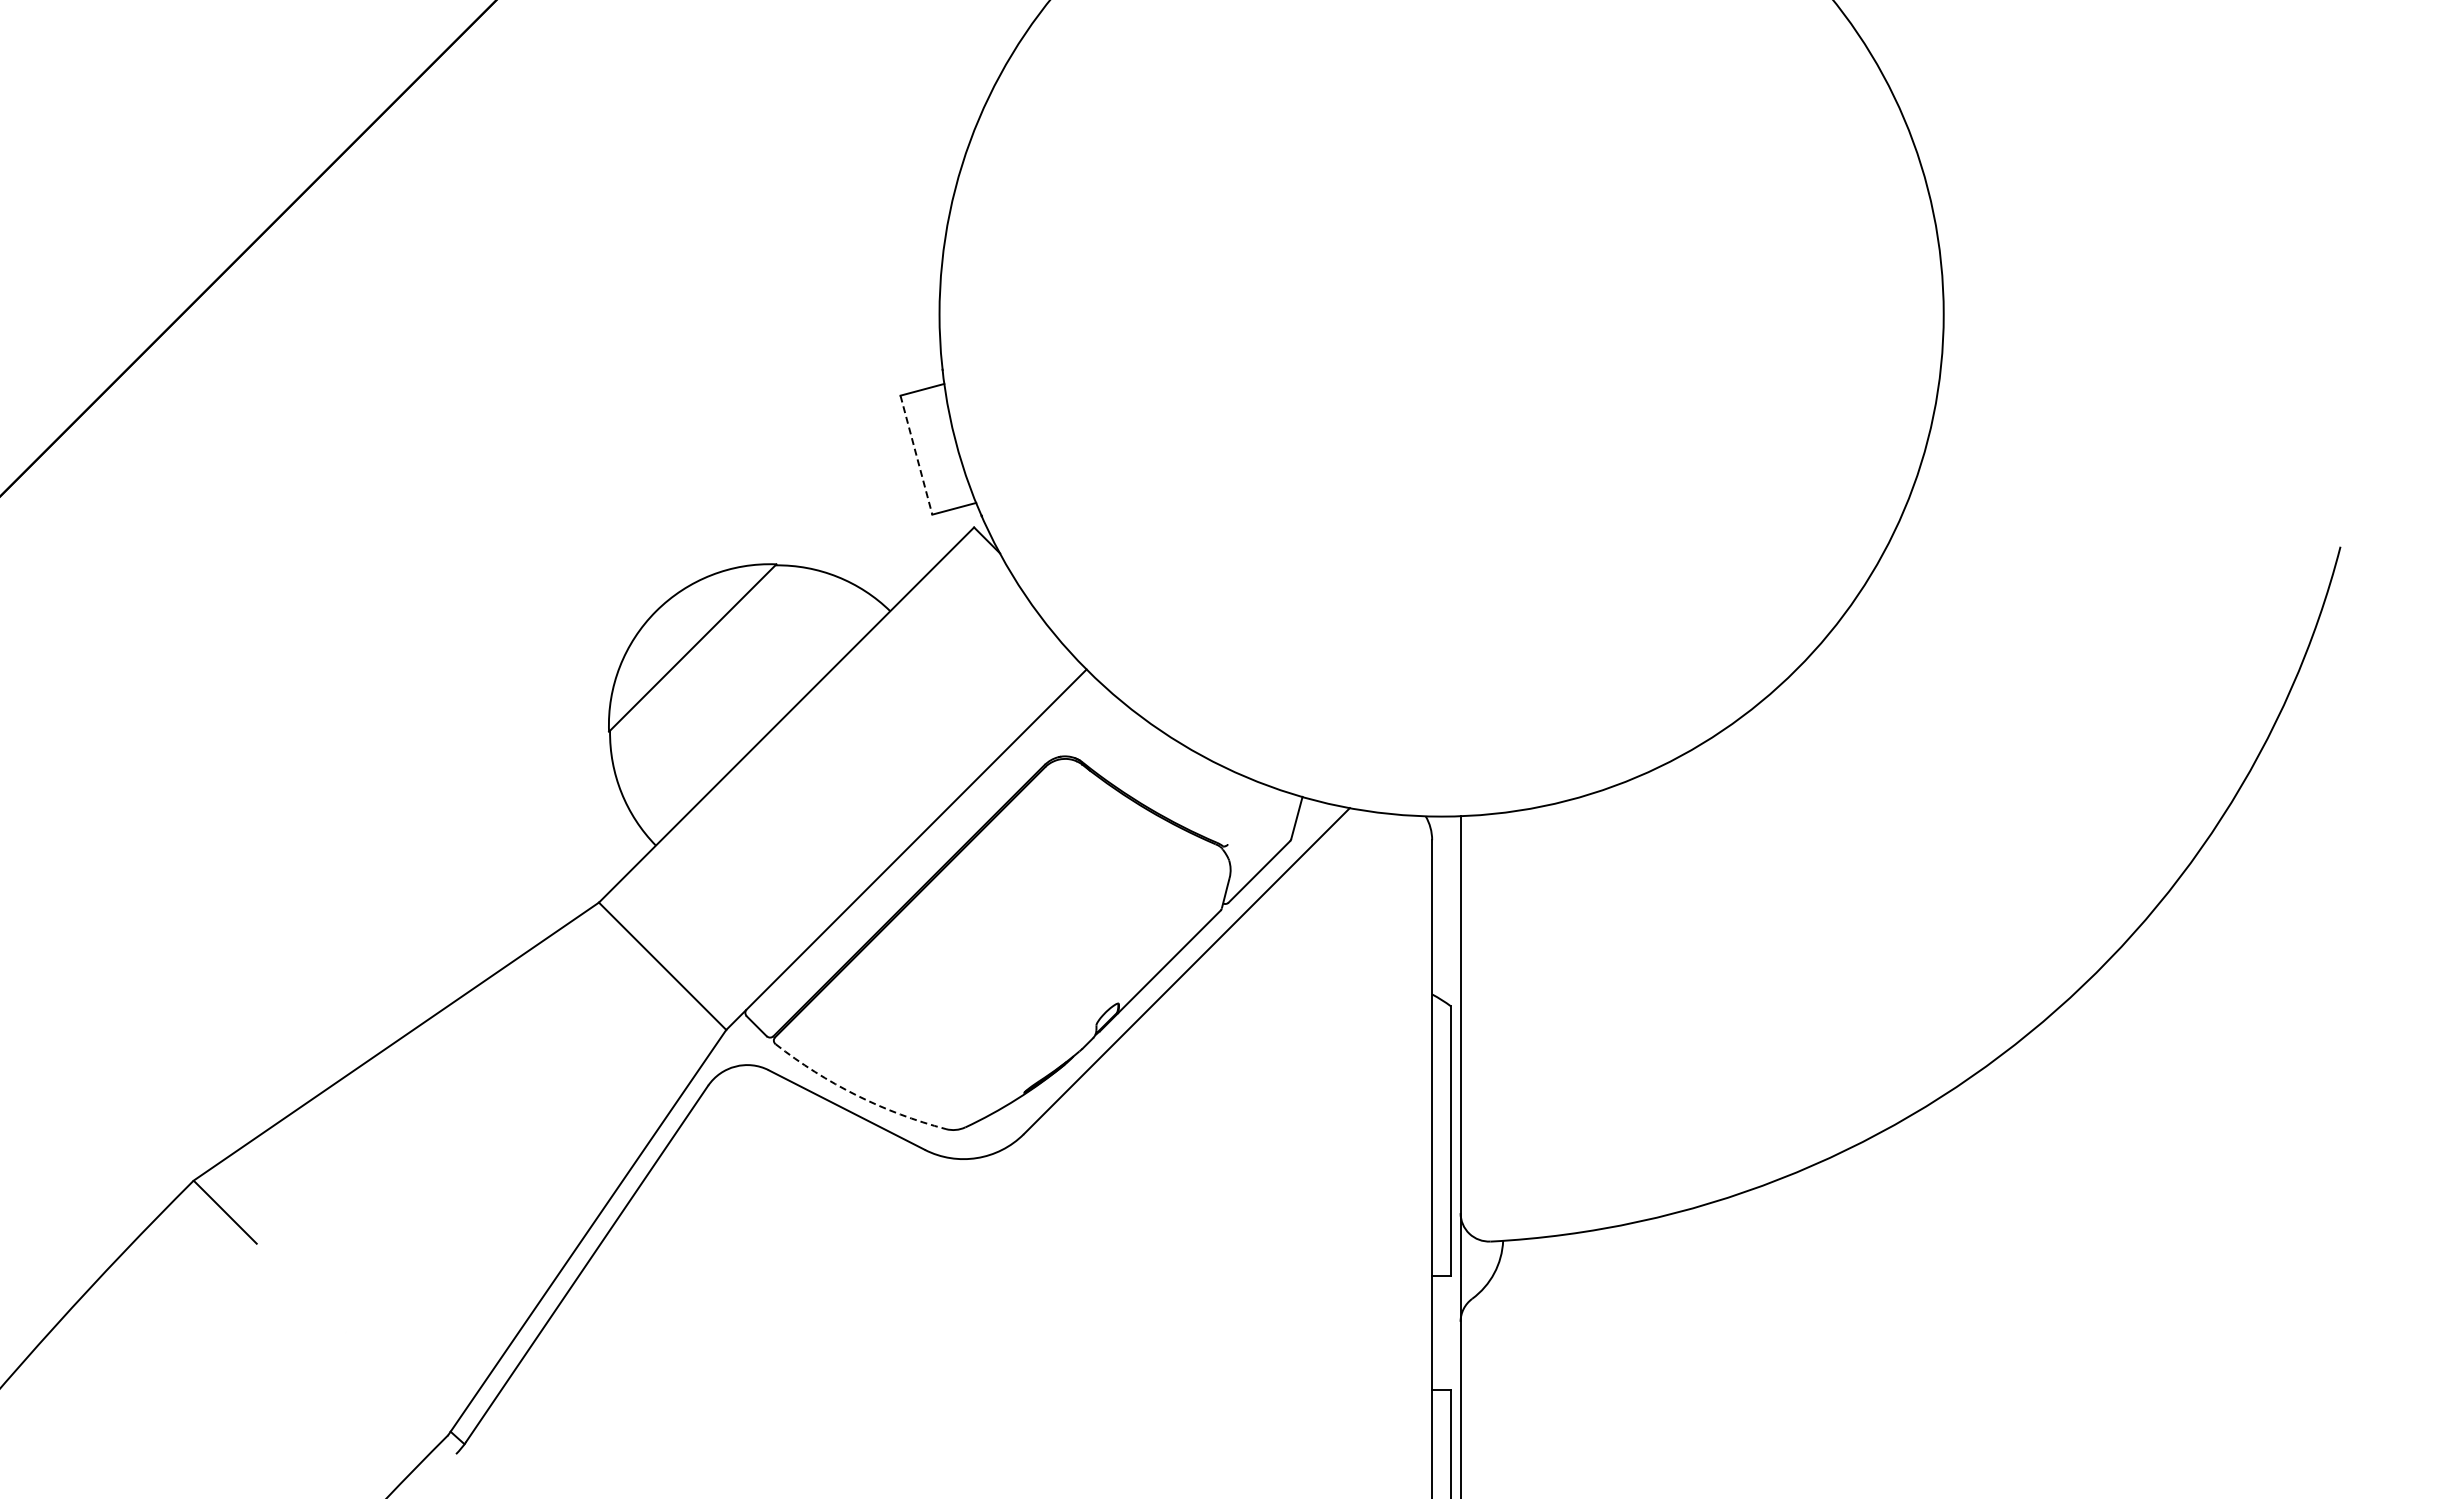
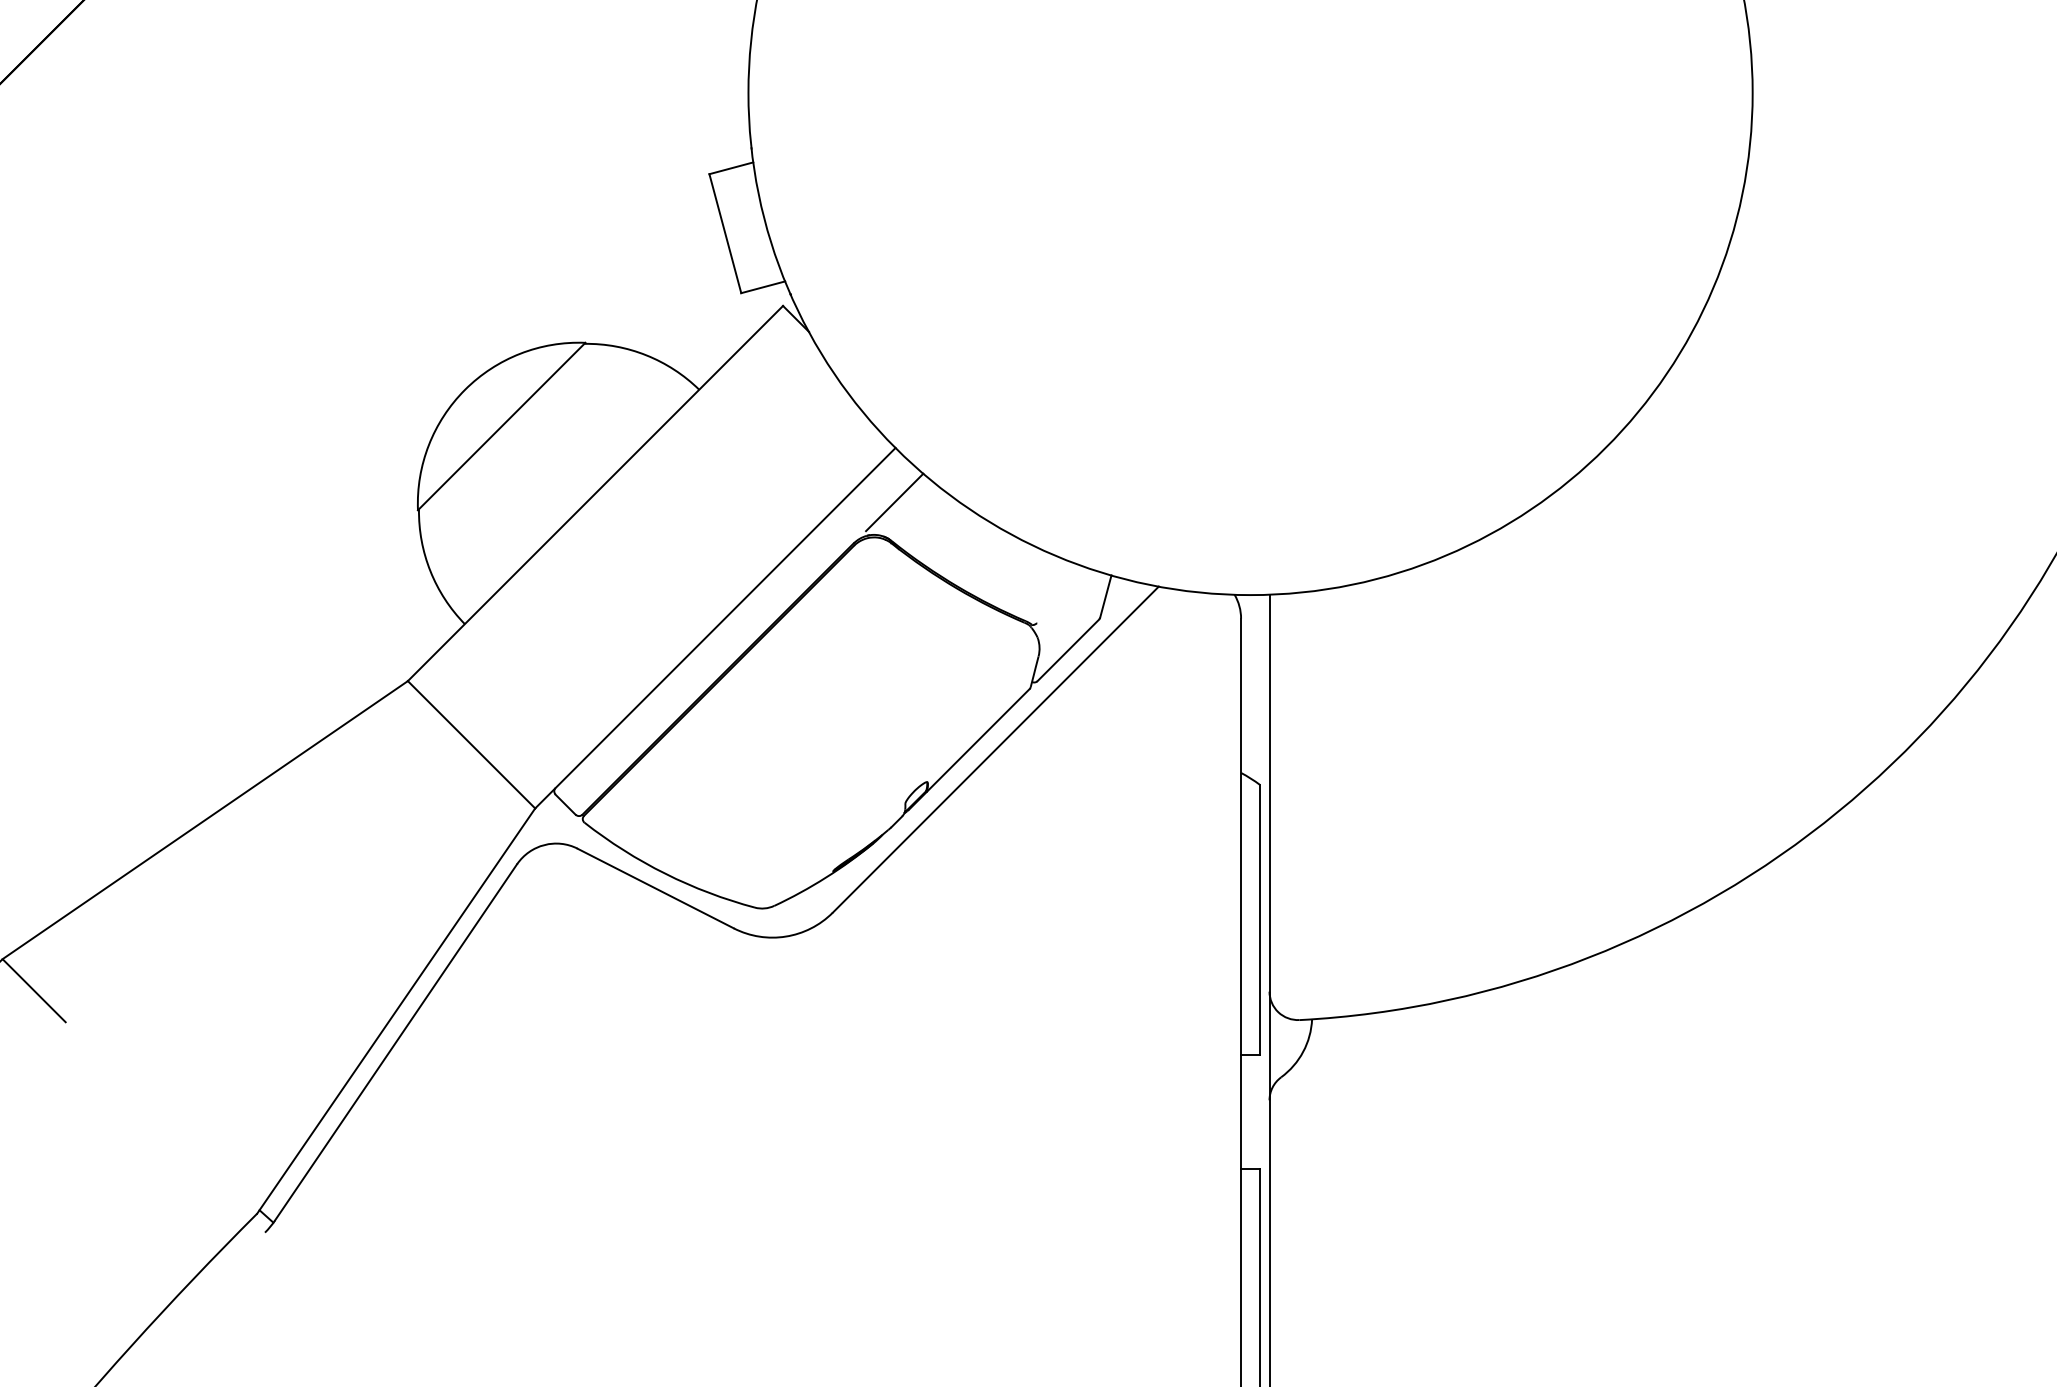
line: (916, 455) -> (725, 234), dashed -> solid
line: (1085, 723) -> (894, 502), added
arc: (856, 1095) -> (665, 874), dashed -> solid

